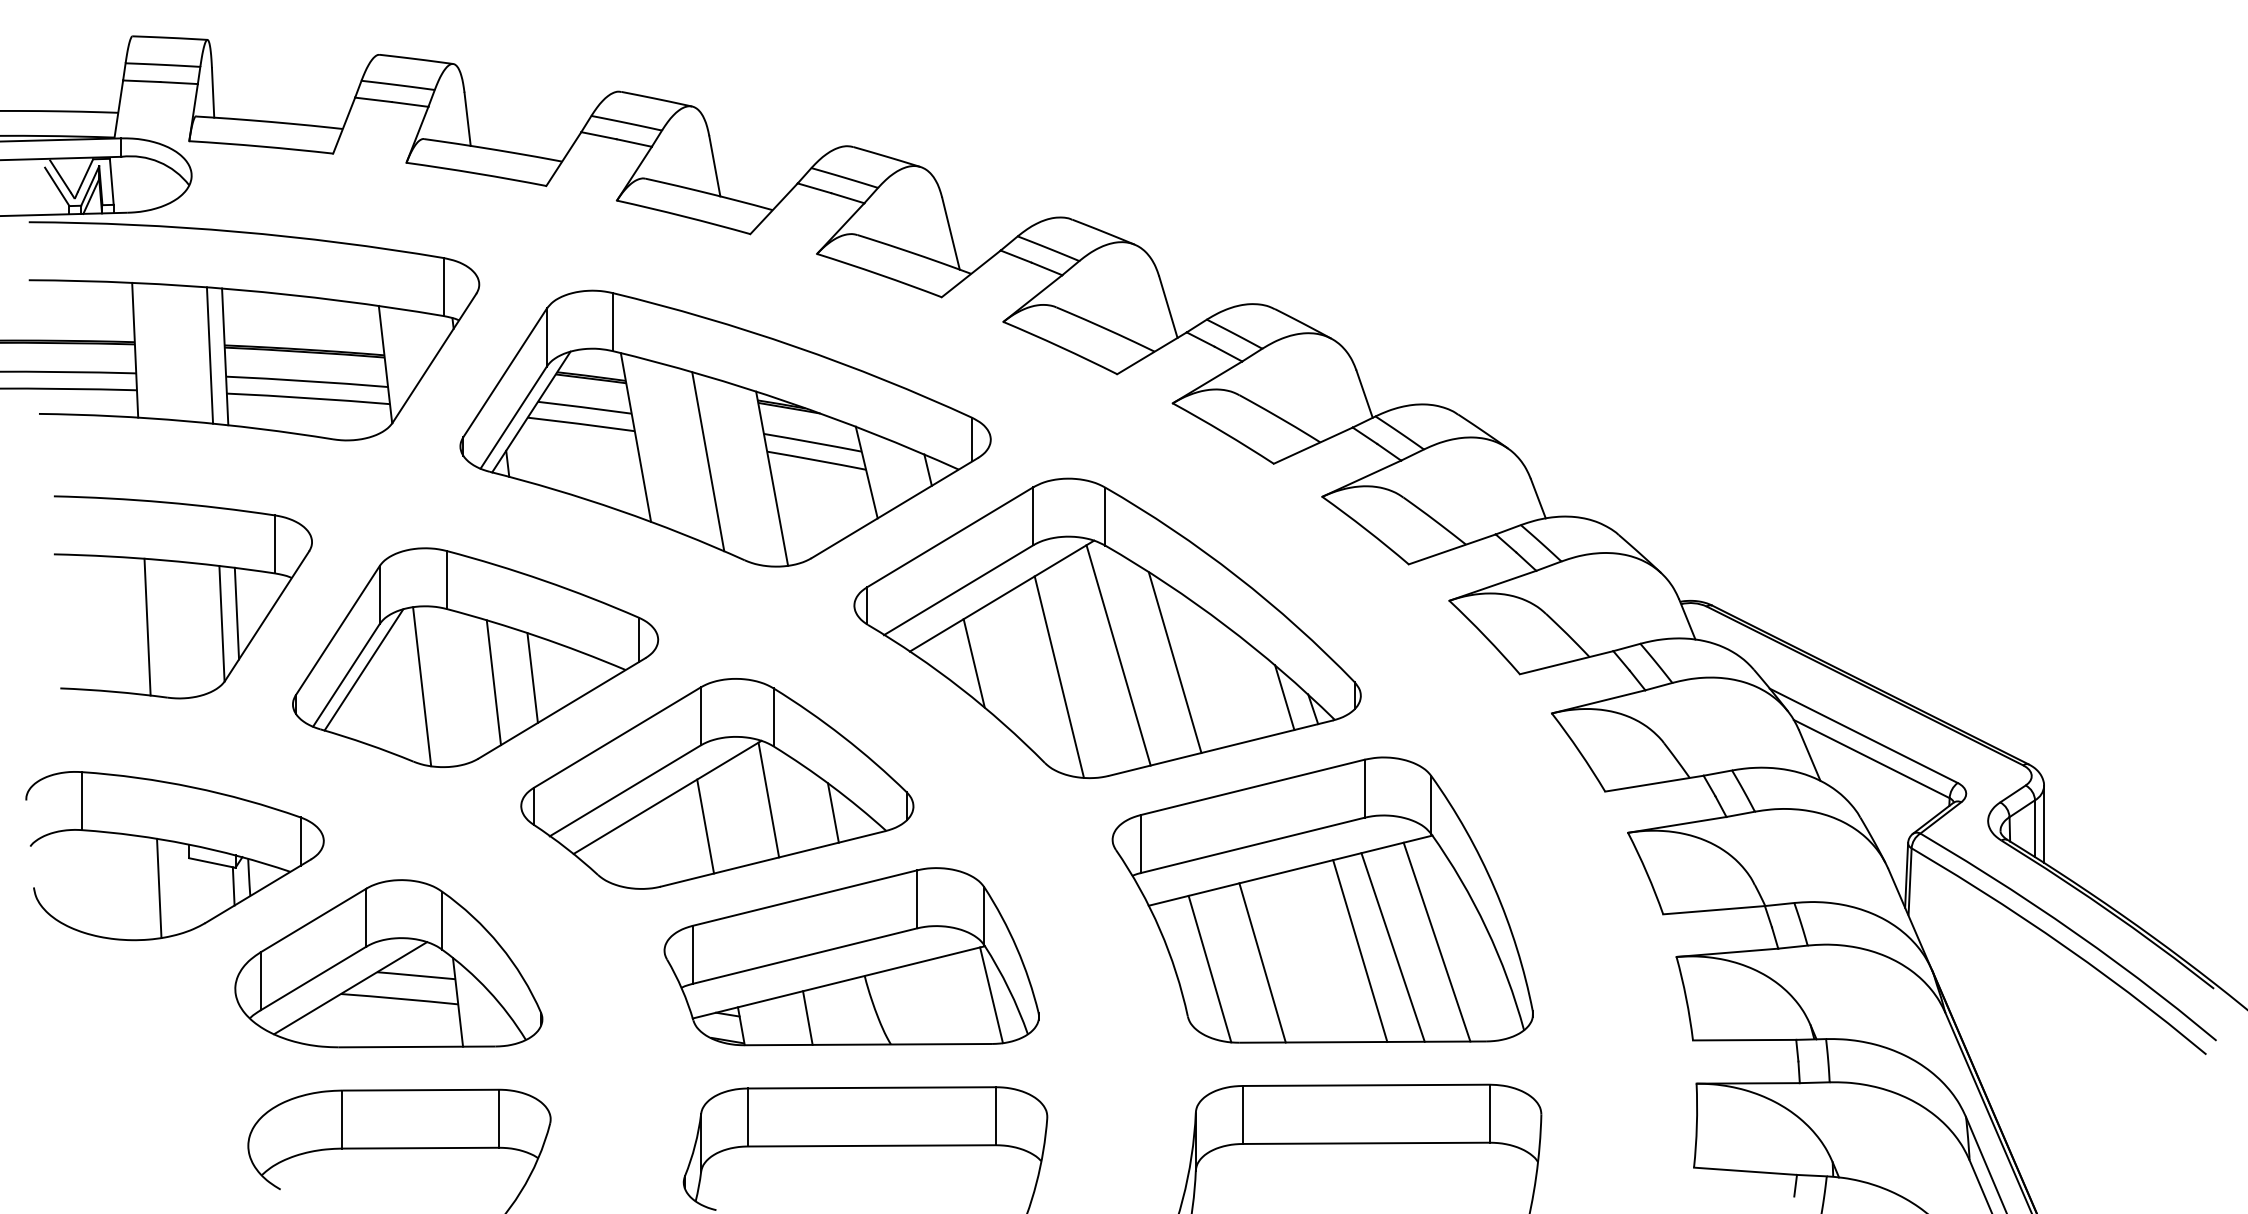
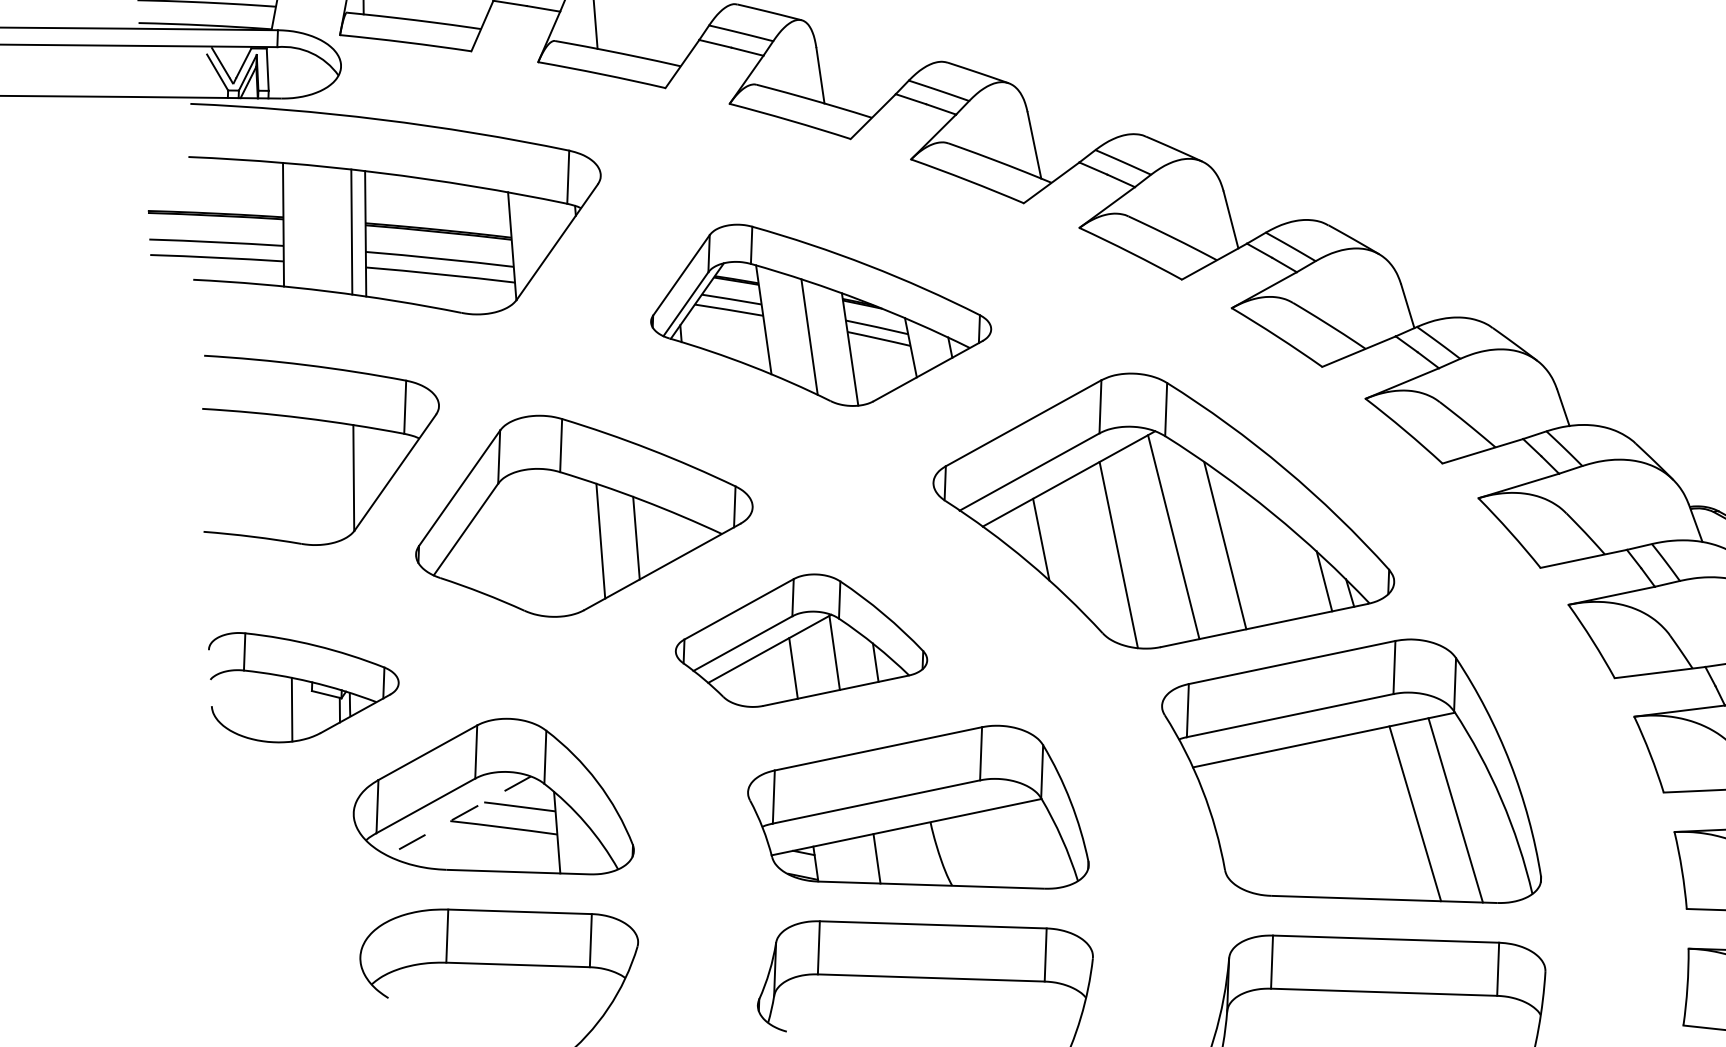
part: (725, 428) -> (821, 316), size x0.7
line: (236, 613) -> (367, 469), removed
line: (147, 626) -> (285, 478), removed
line: (363, 669) -> (481, 524), removed
line: (422, 686) -> (535, 542), removed
part: (717, 783) -> (802, 640), size x0.7
part: (174, 856) -> (302, 689), size x0.7
line: (1360, 950) -> (1385, 815), removed
line: (1262, 962) -> (1295, 823), removed
line: (1209, 968) -> (1246, 826), removed
line: (350, 988) -> (459, 816), solid -> dashed
line: (991, 995) -> (1045, 844), removed

